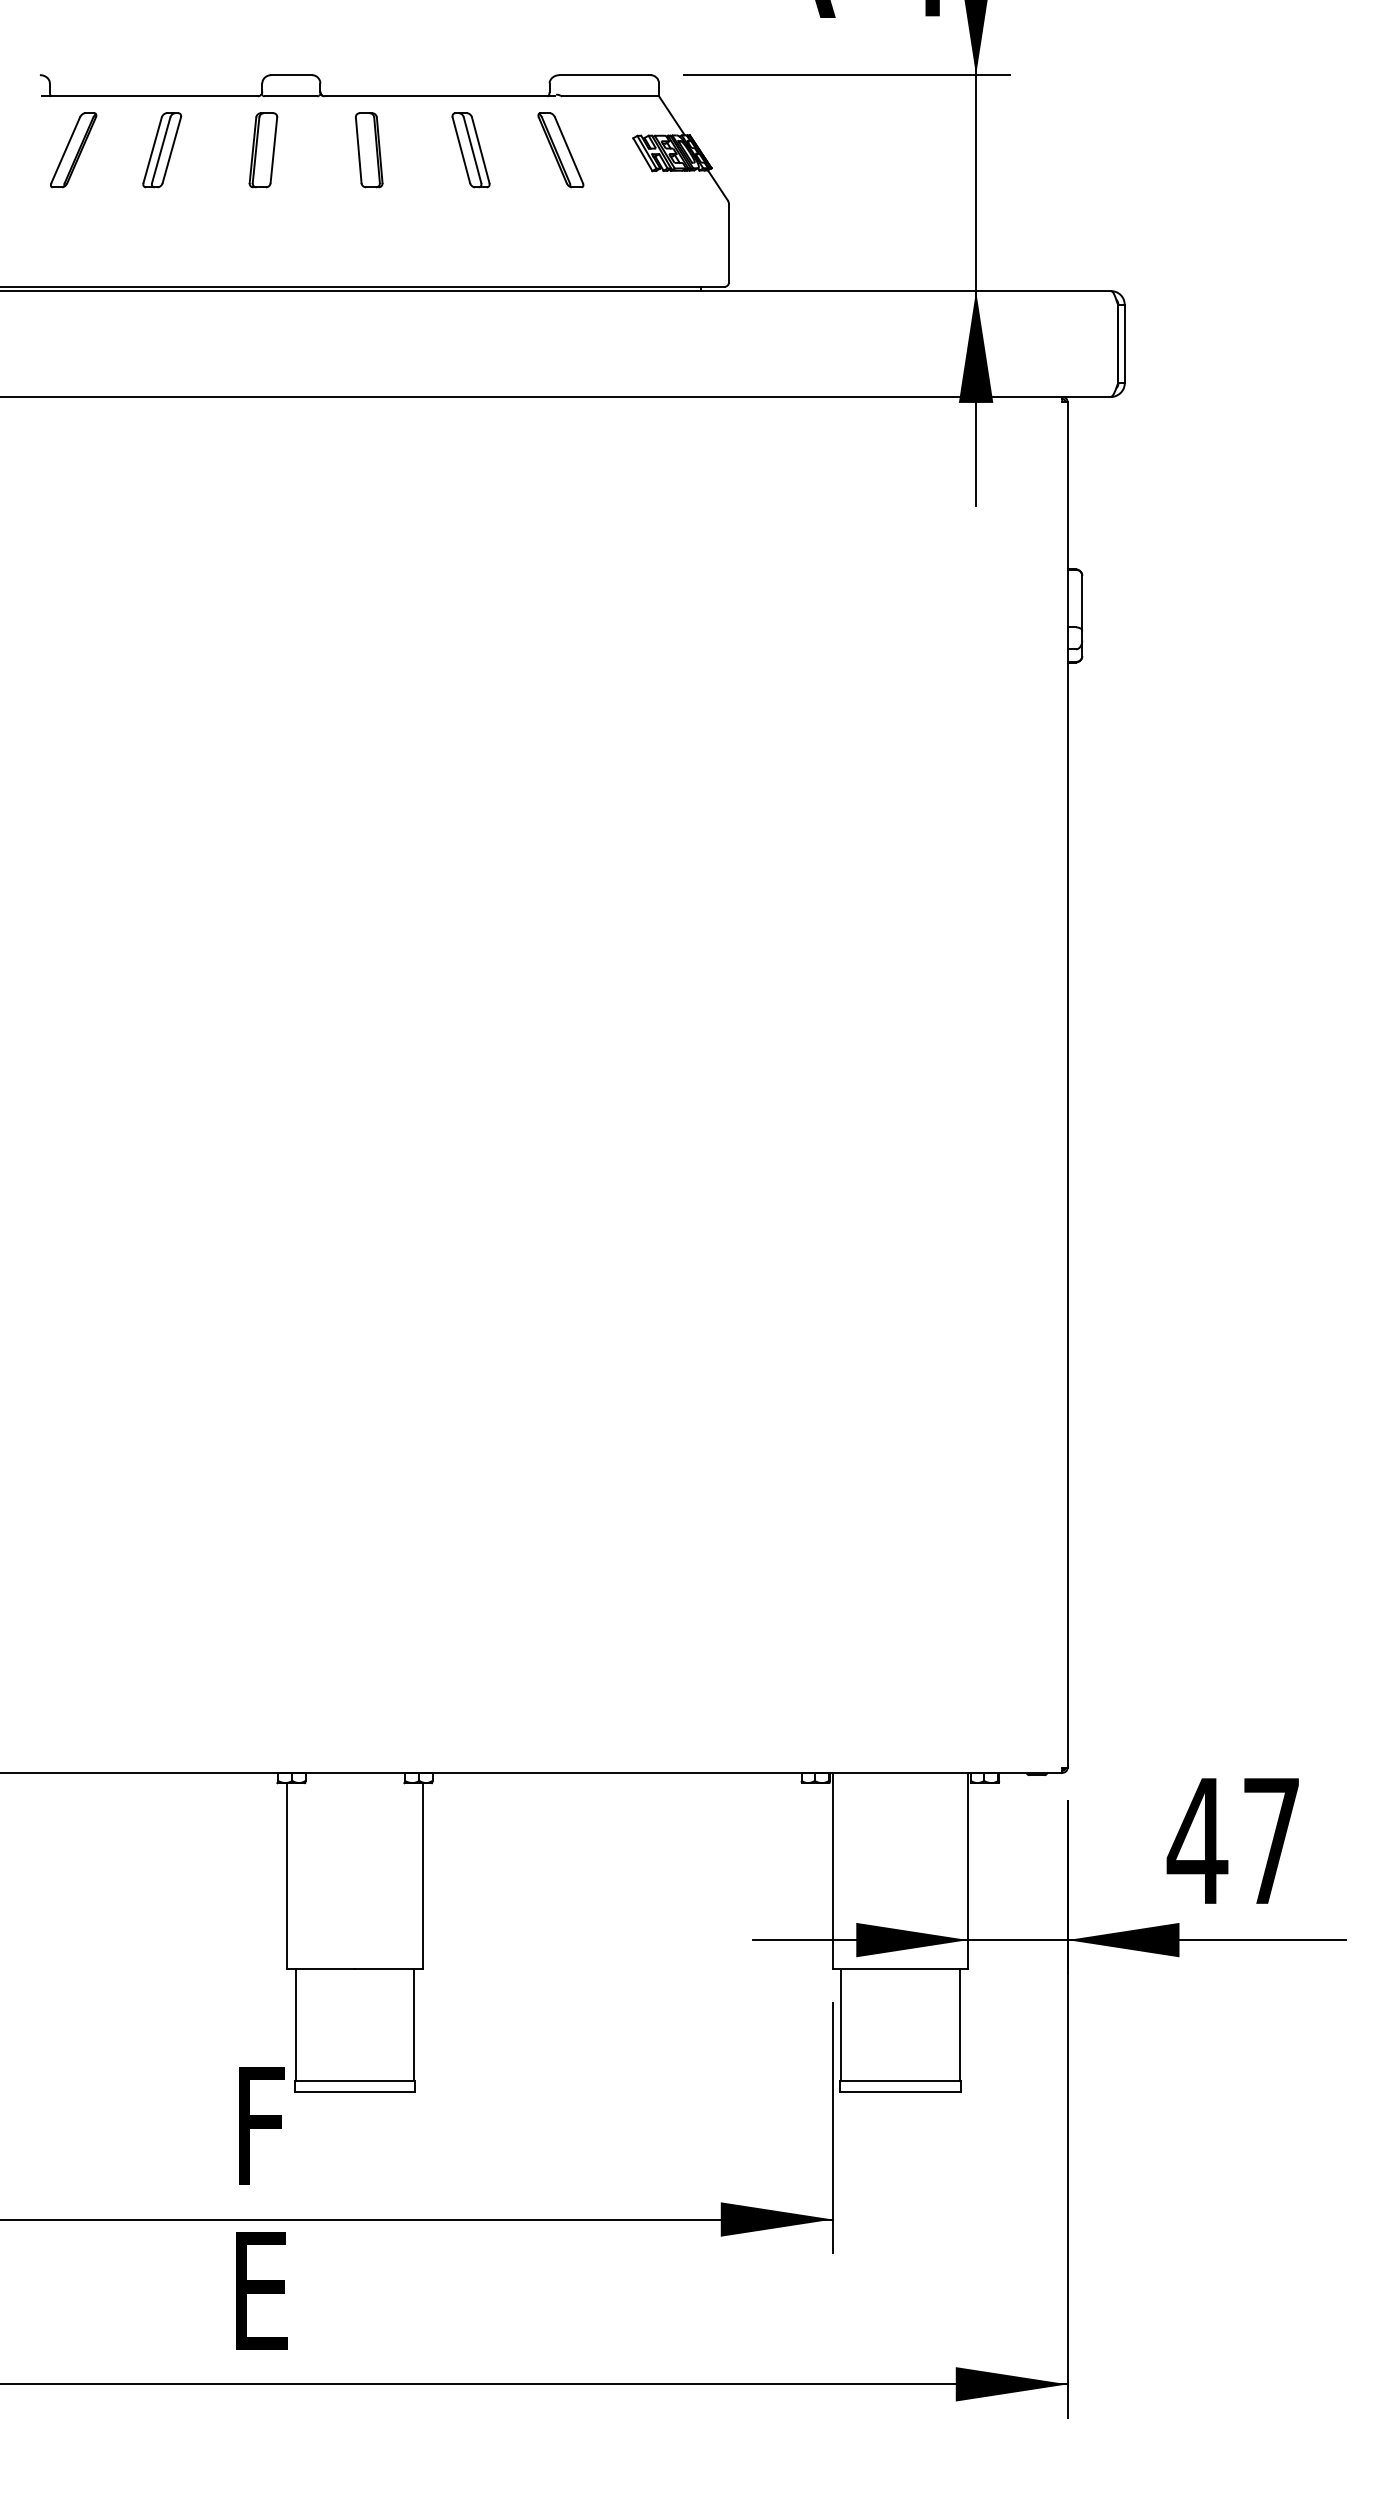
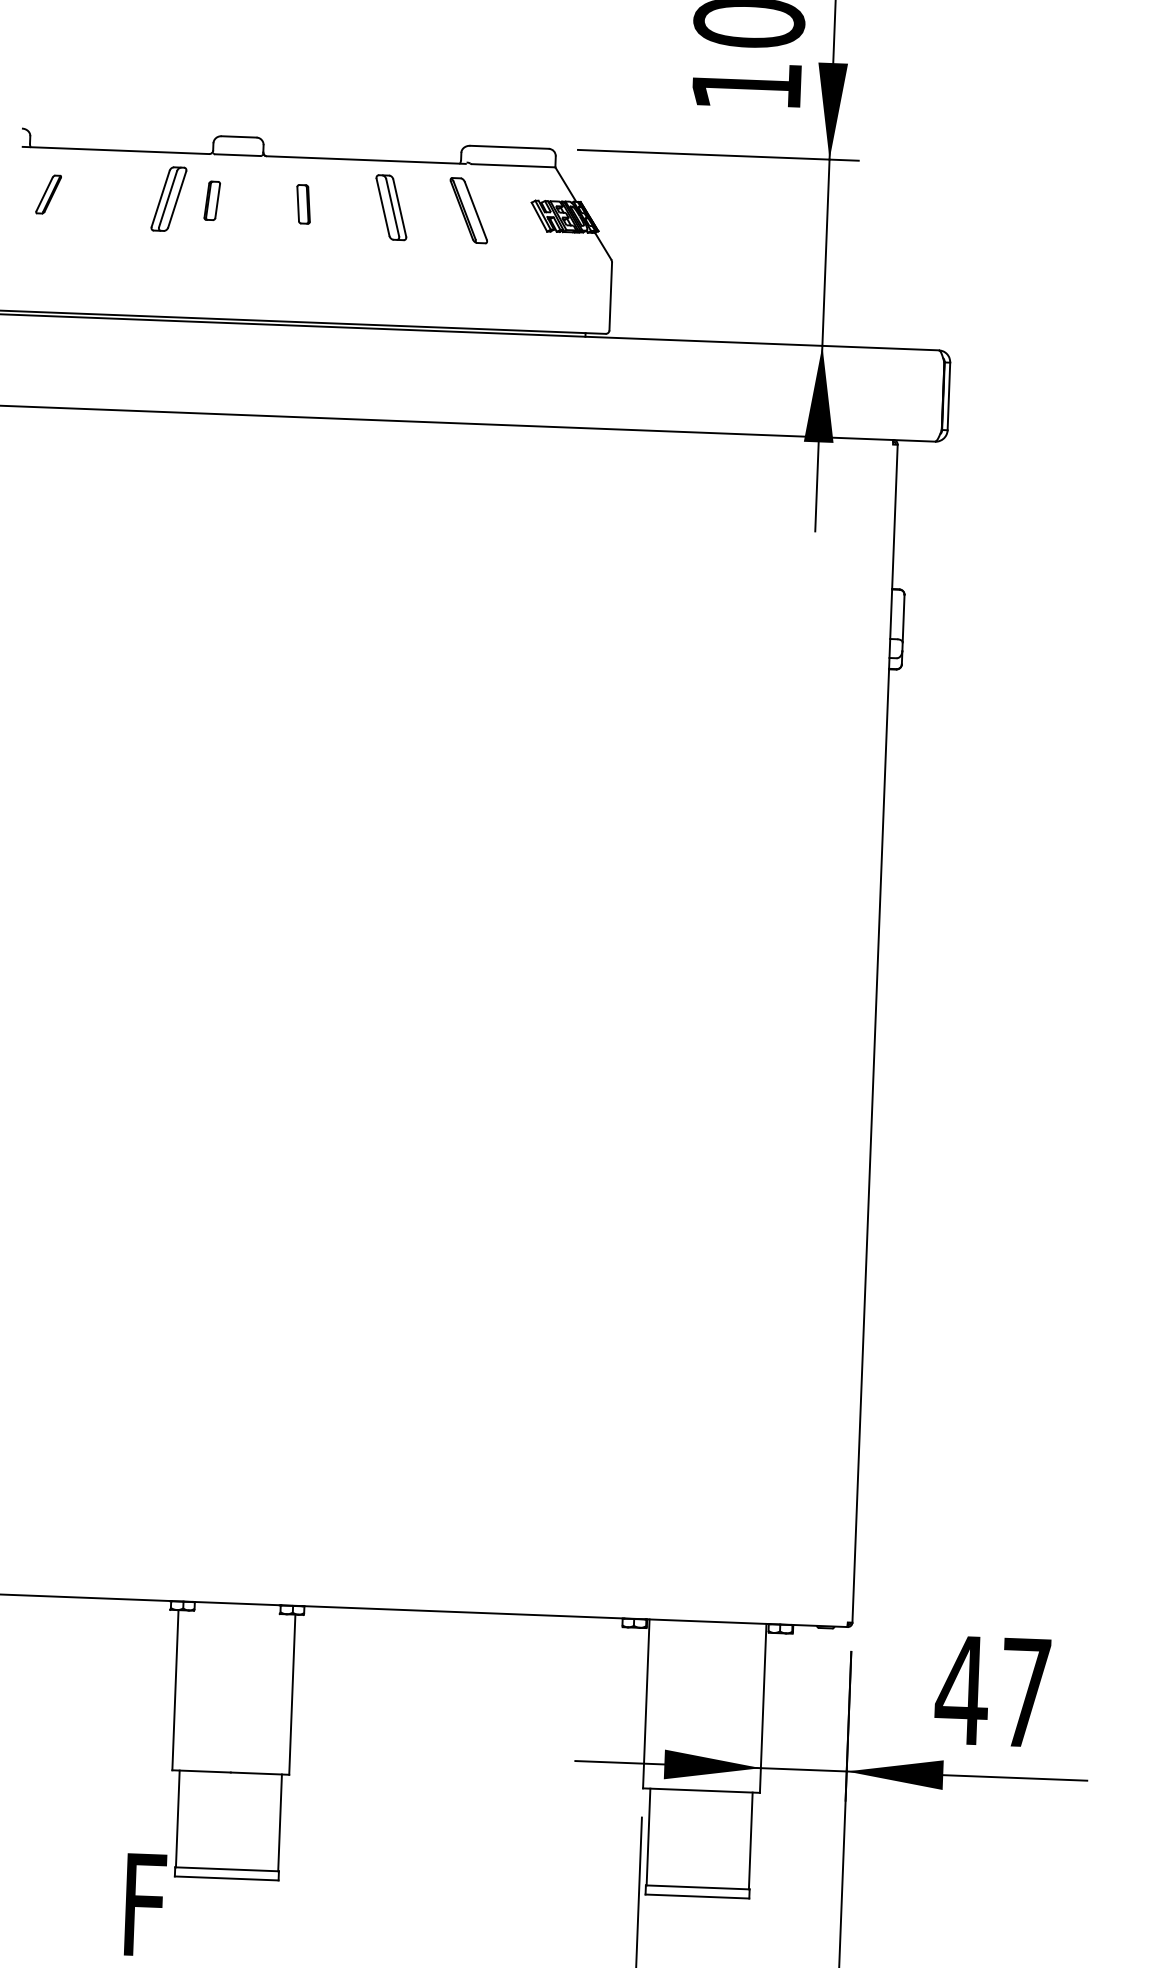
part: (73, 150) -> (48, 194), size x0.6
part: (162, 150) -> (169, 199), moved
part: (263, 150) -> (212, 200), size x0.6
part: (369, 150) -> (303, 204), size x0.6

